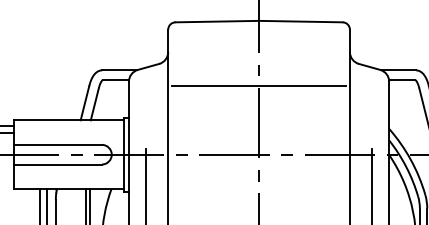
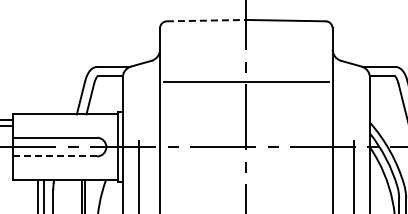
line: (217, 21) -> (206, 20), solid -> dashed
line: (58, 164) -> (55, 156), solid -> dashed

